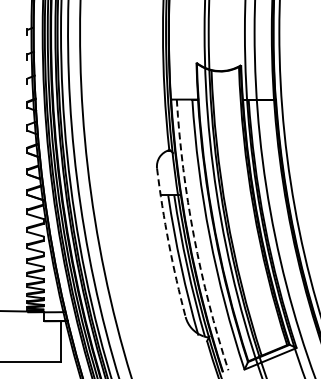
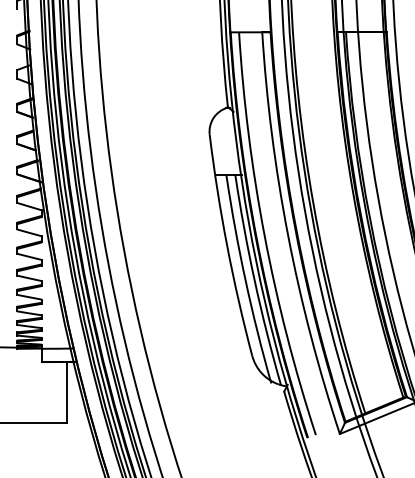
arc: (194, 236) -> (265, 236), dashed -> solid
arc: (168, 243) -> (226, 246), dashed -> solid

